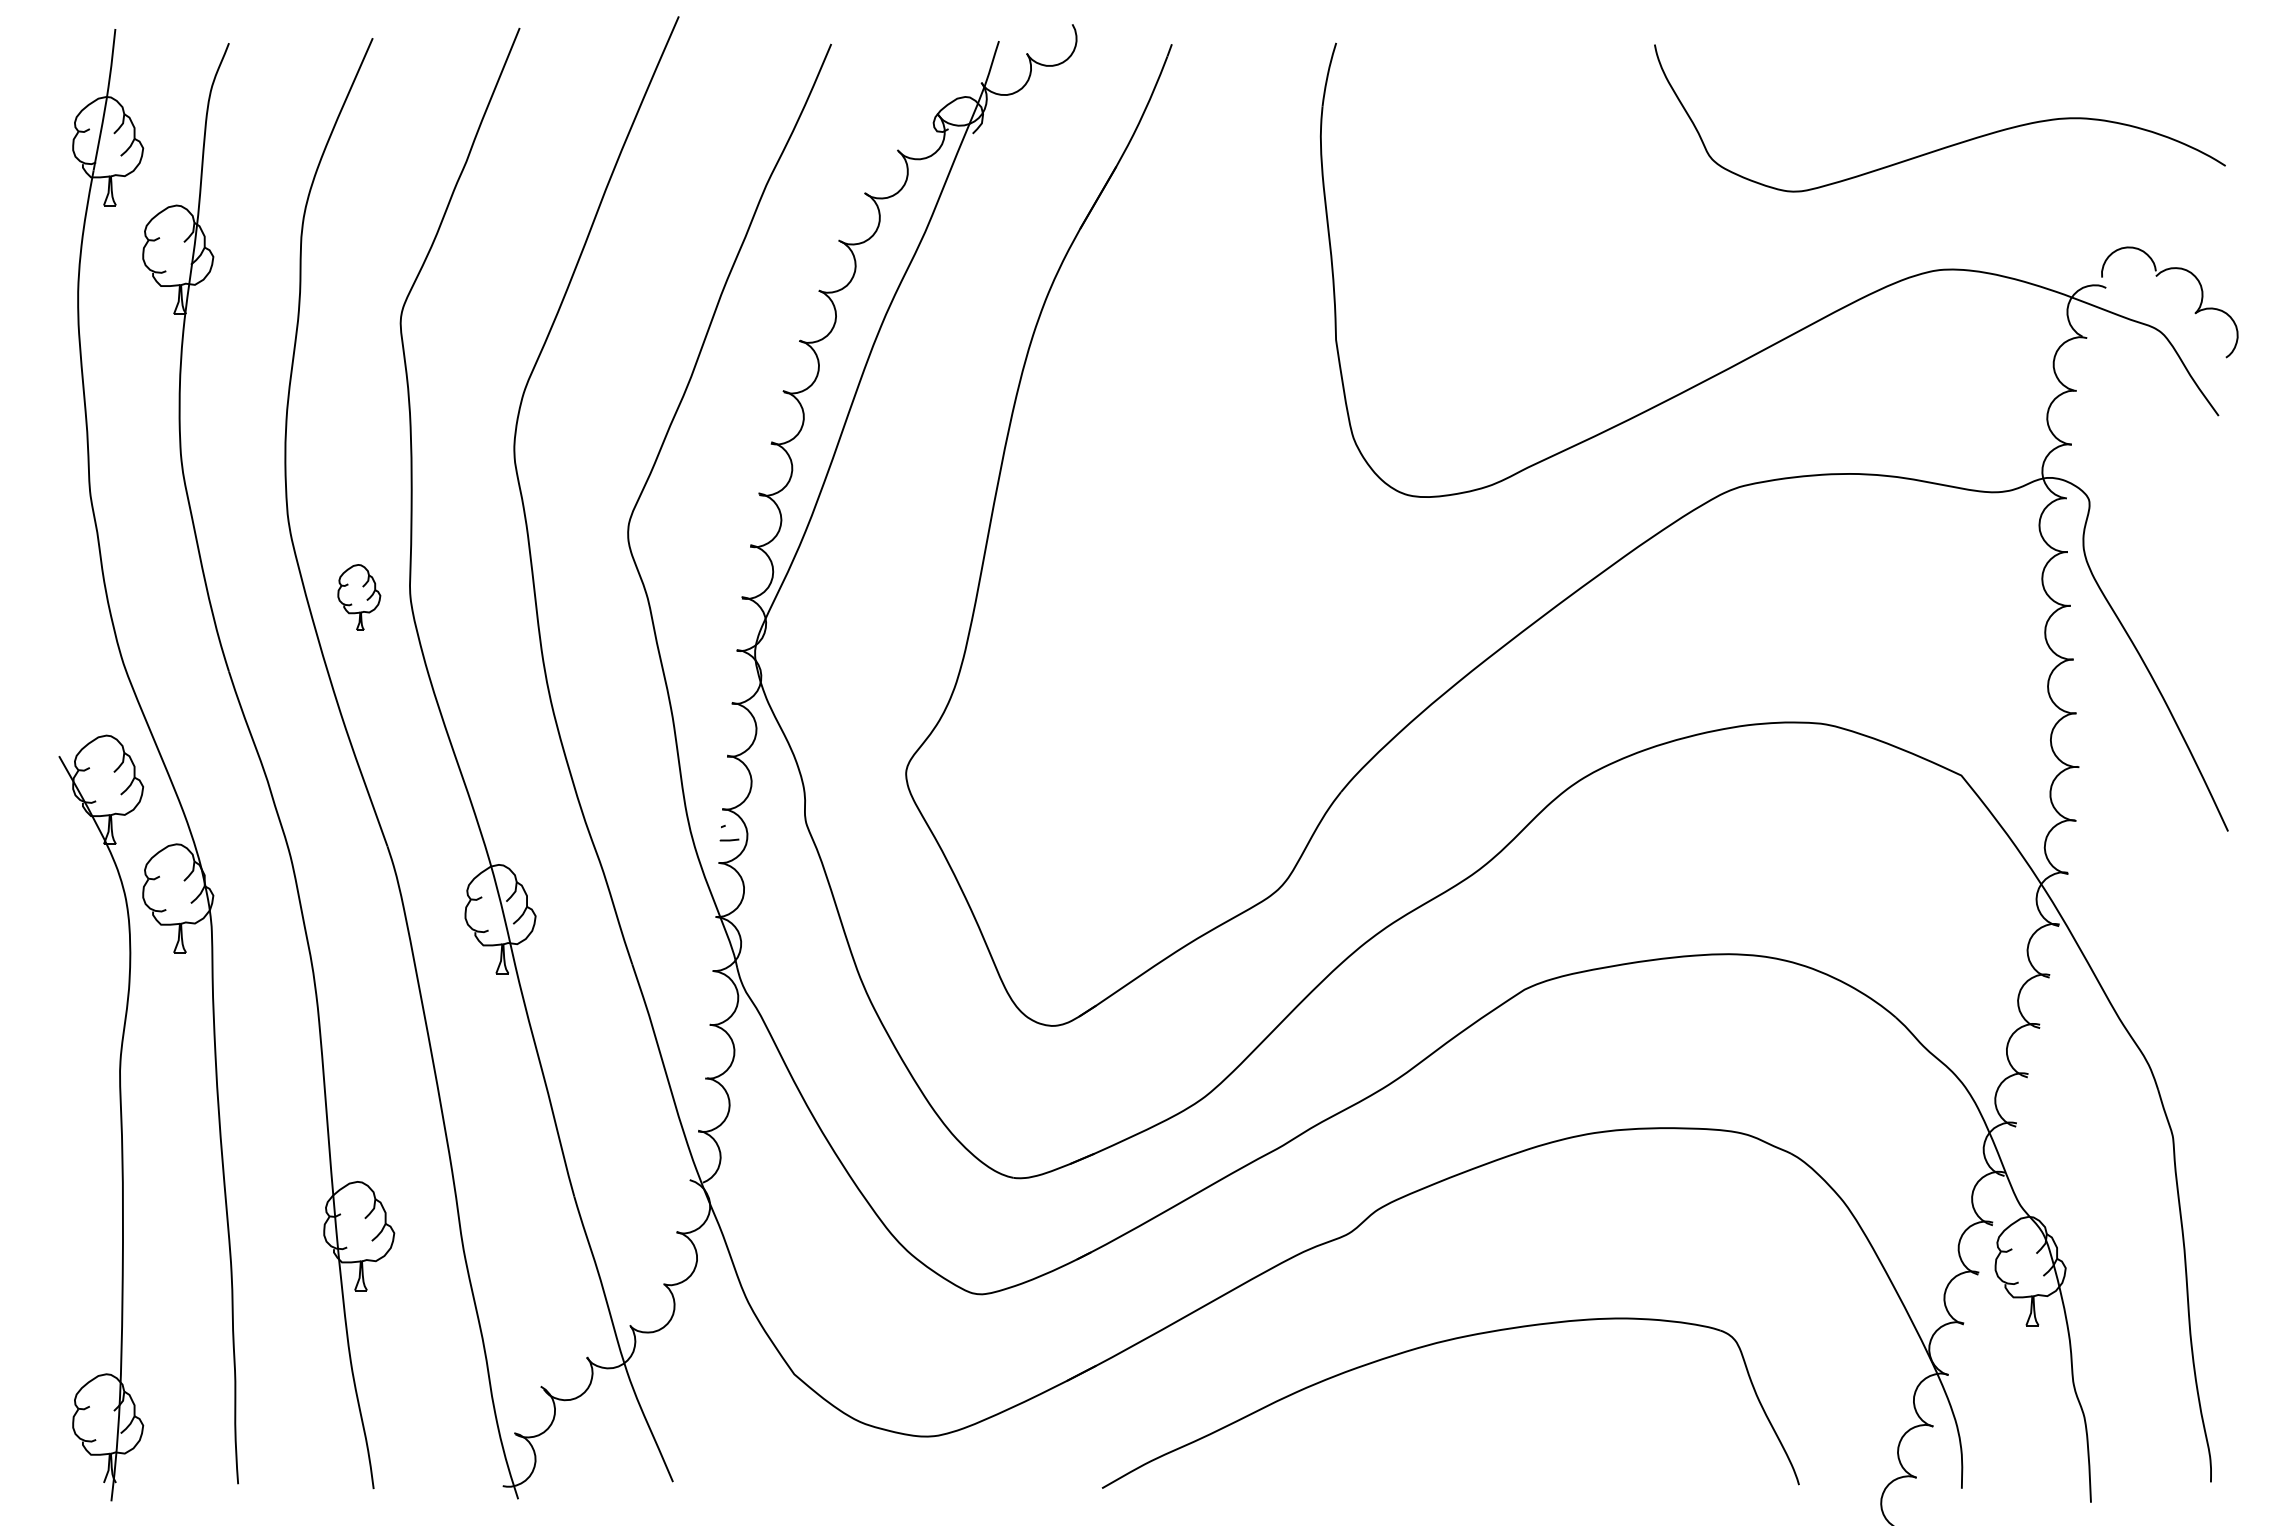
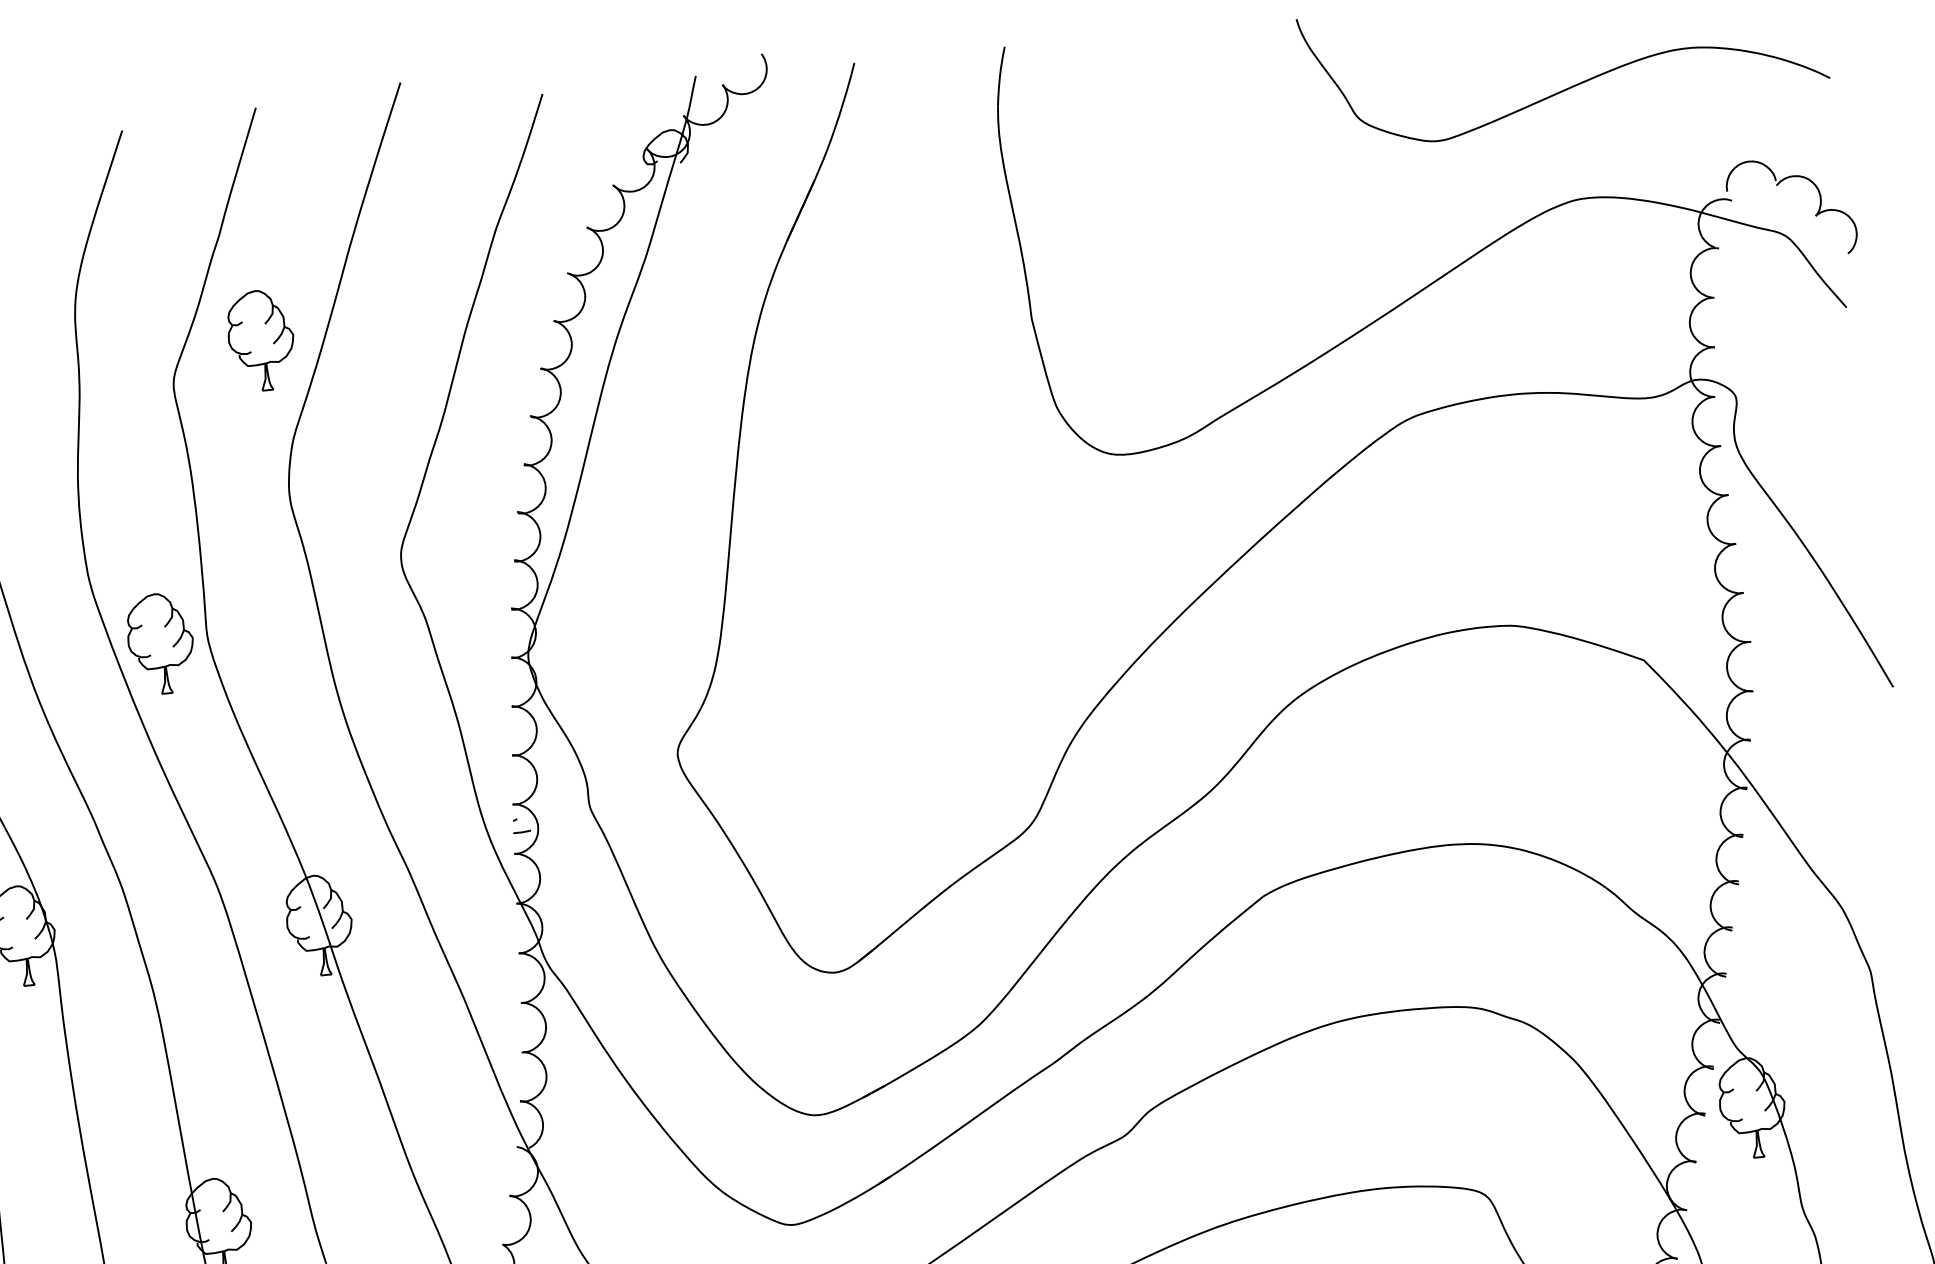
part: (500, 280) -> (261, 340), added
part: (359, 597) -> (161, 643), size x1.67

